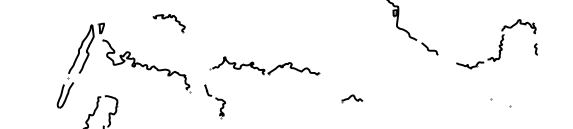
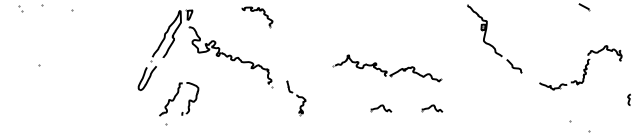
curve: (535, 49) -> (628, 99), moved
part: (264, 66) -> (387, 68), moved
part: (301, 103) -> (381, 108), added

